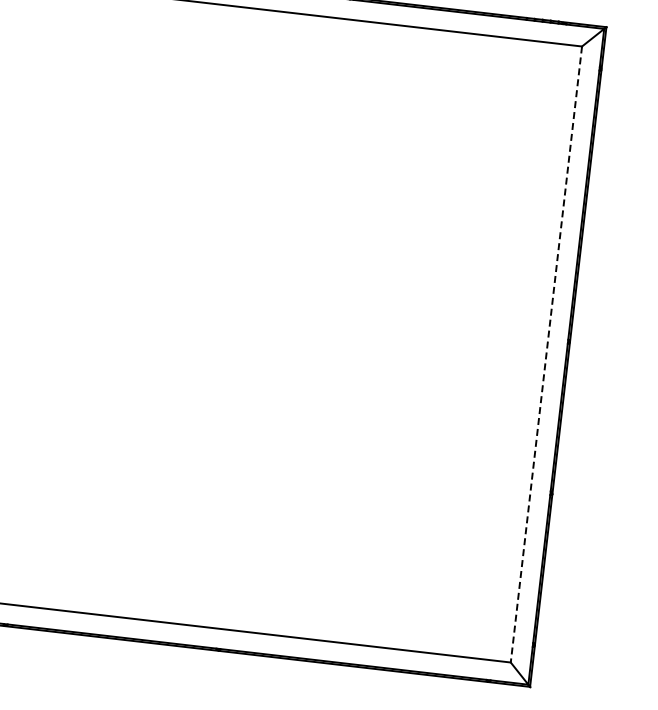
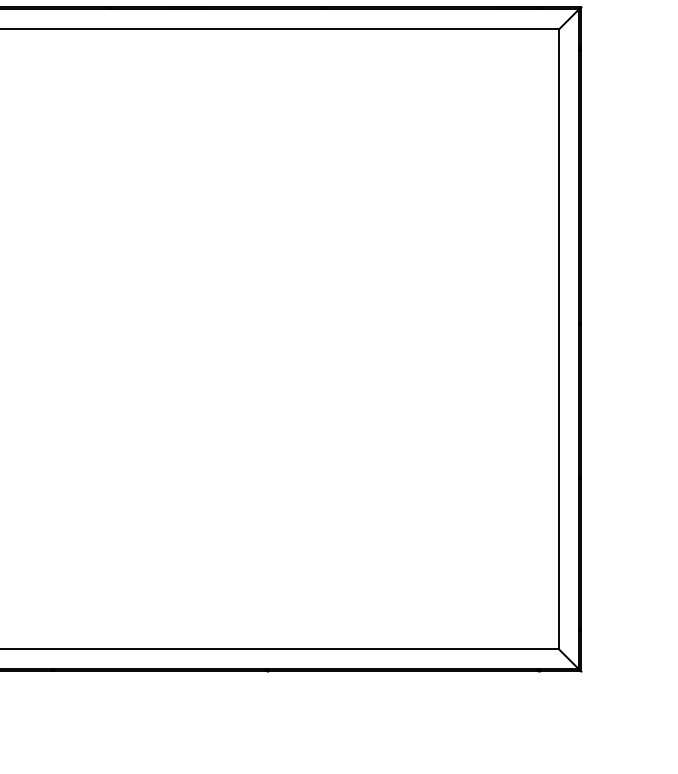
line: (546, 354) -> (559, 339), dashed -> solid

